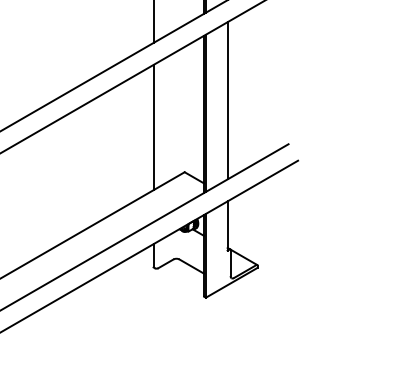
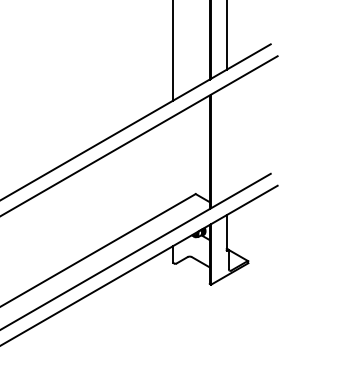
line: (227, 100) -> (226, 142), removed
line: (153, 127) -> (173, 161), removed

